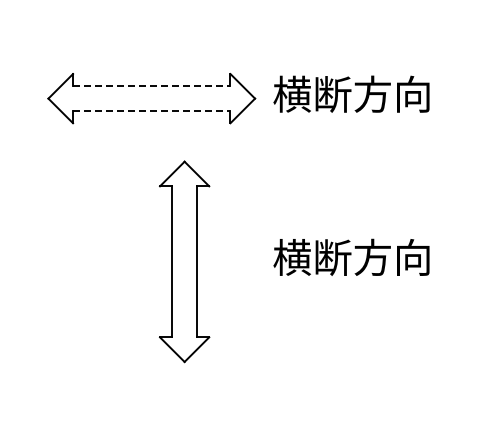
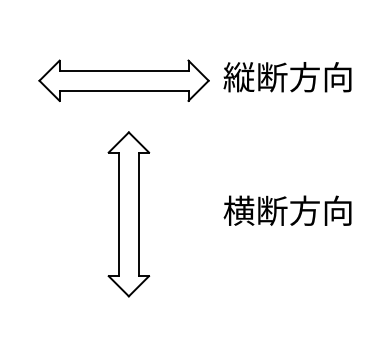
line: (151, 86) -> (123, 70), dashed -> solid
text: (291, 93) -> (238, 76), 横断方向 -> 縦断方向
line: (151, 110) -> (123, 90), dashed -> solid
part: (184, 261) -> (128, 214), moved

